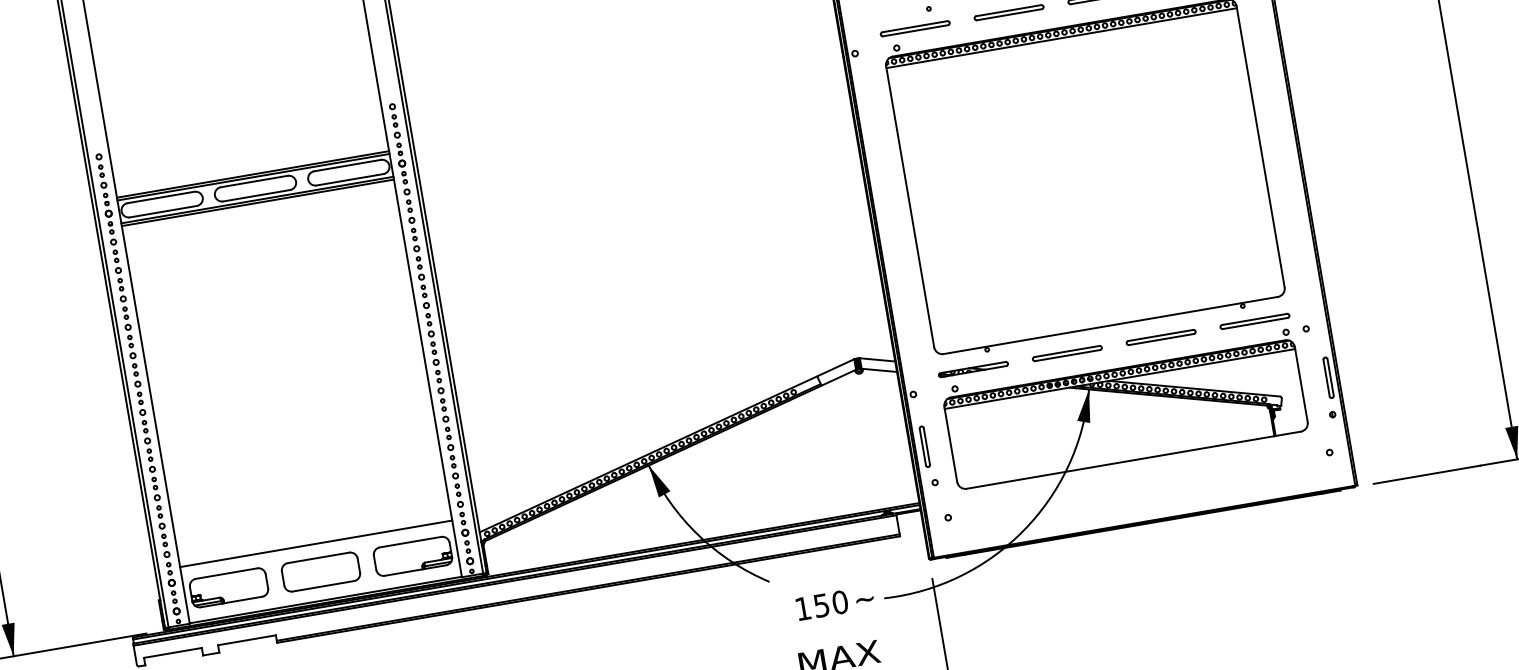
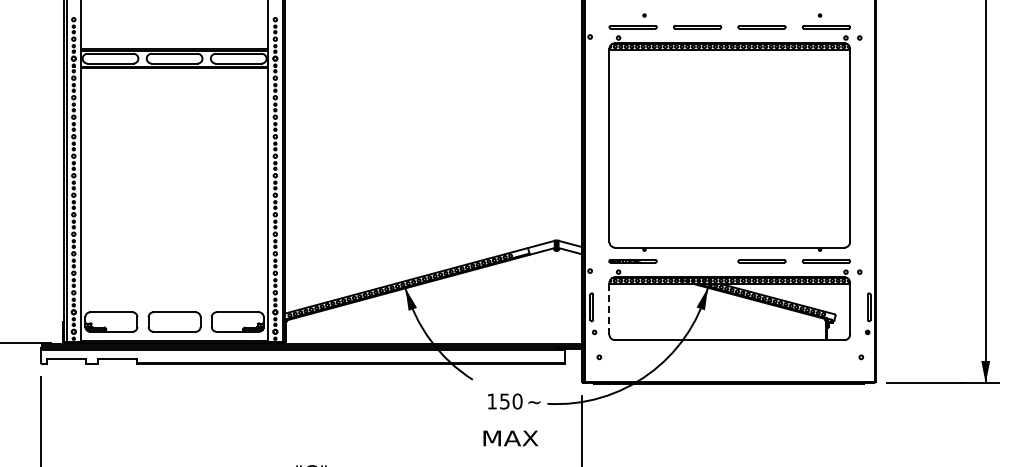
line: (1067, 352) -> (697, 260), removed
line: (950, 444) -> (609, 308), solid -> dashed
line: (315, 543) -> (174, 302), removed

